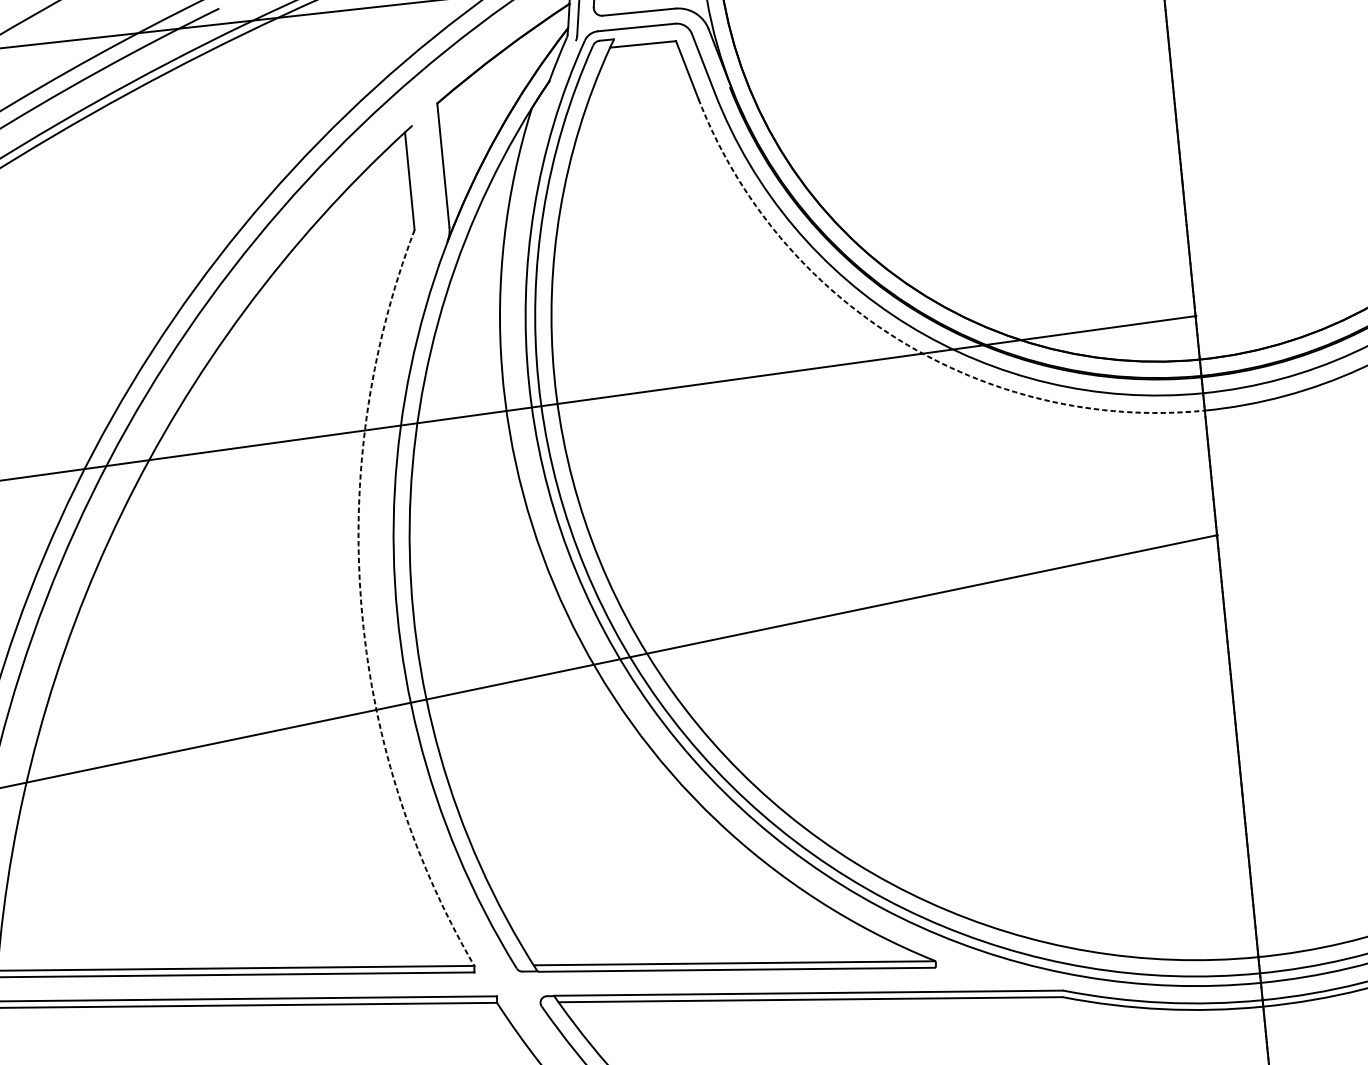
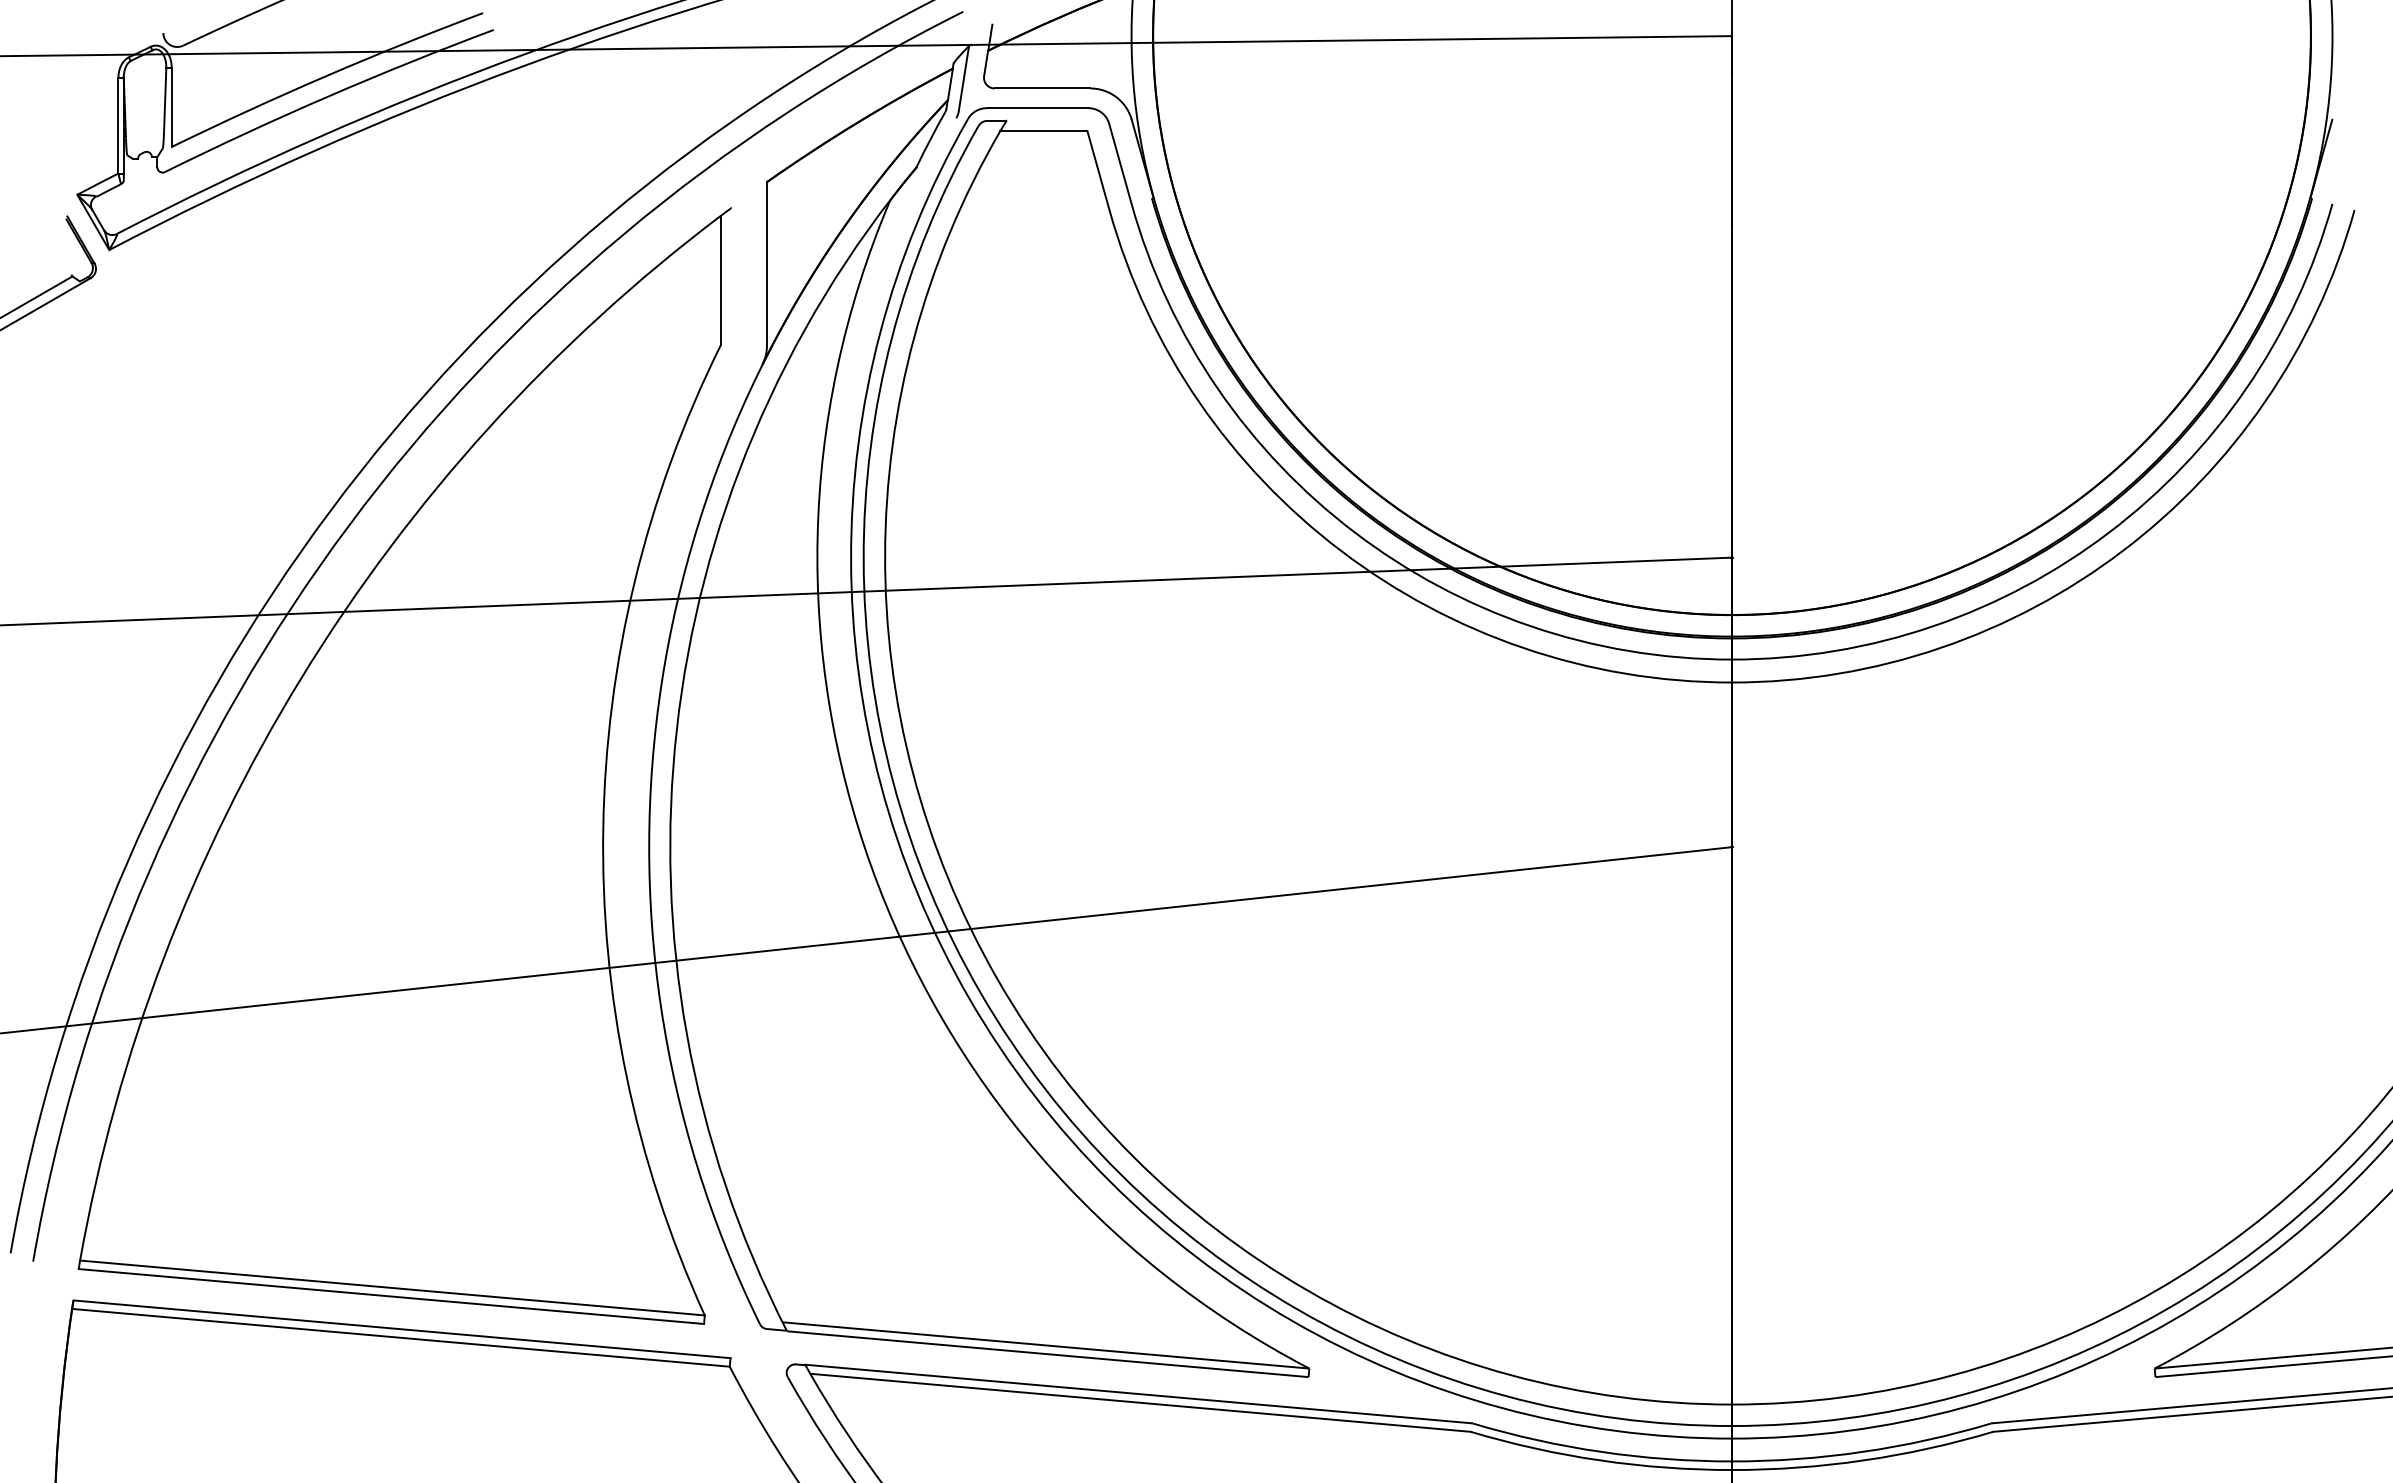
arc: (899, 340) -> (1341, 551), dashed -> solid
arc: (361, 604) -> (603, 828), dashed -> solid

